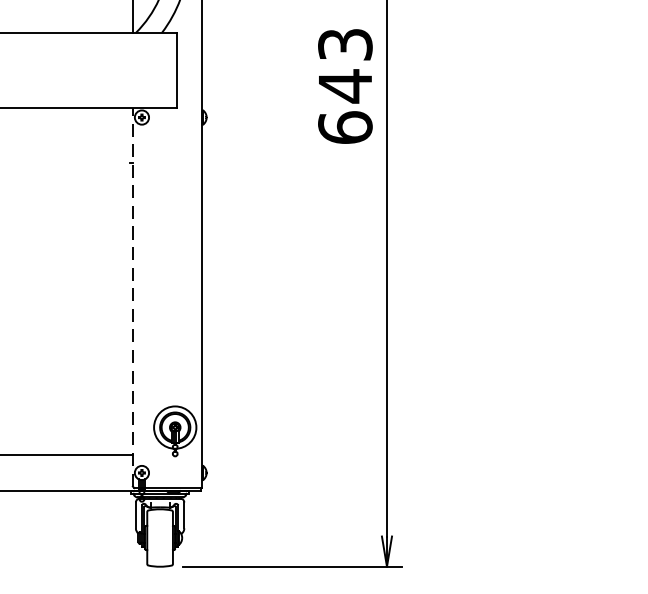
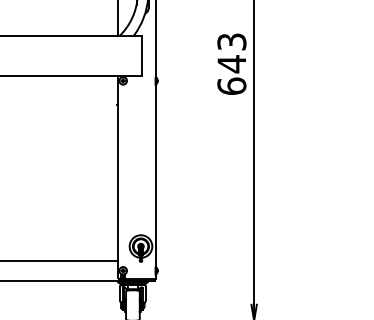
line: (133, 296) -> (118, 176), dashed -> solid

